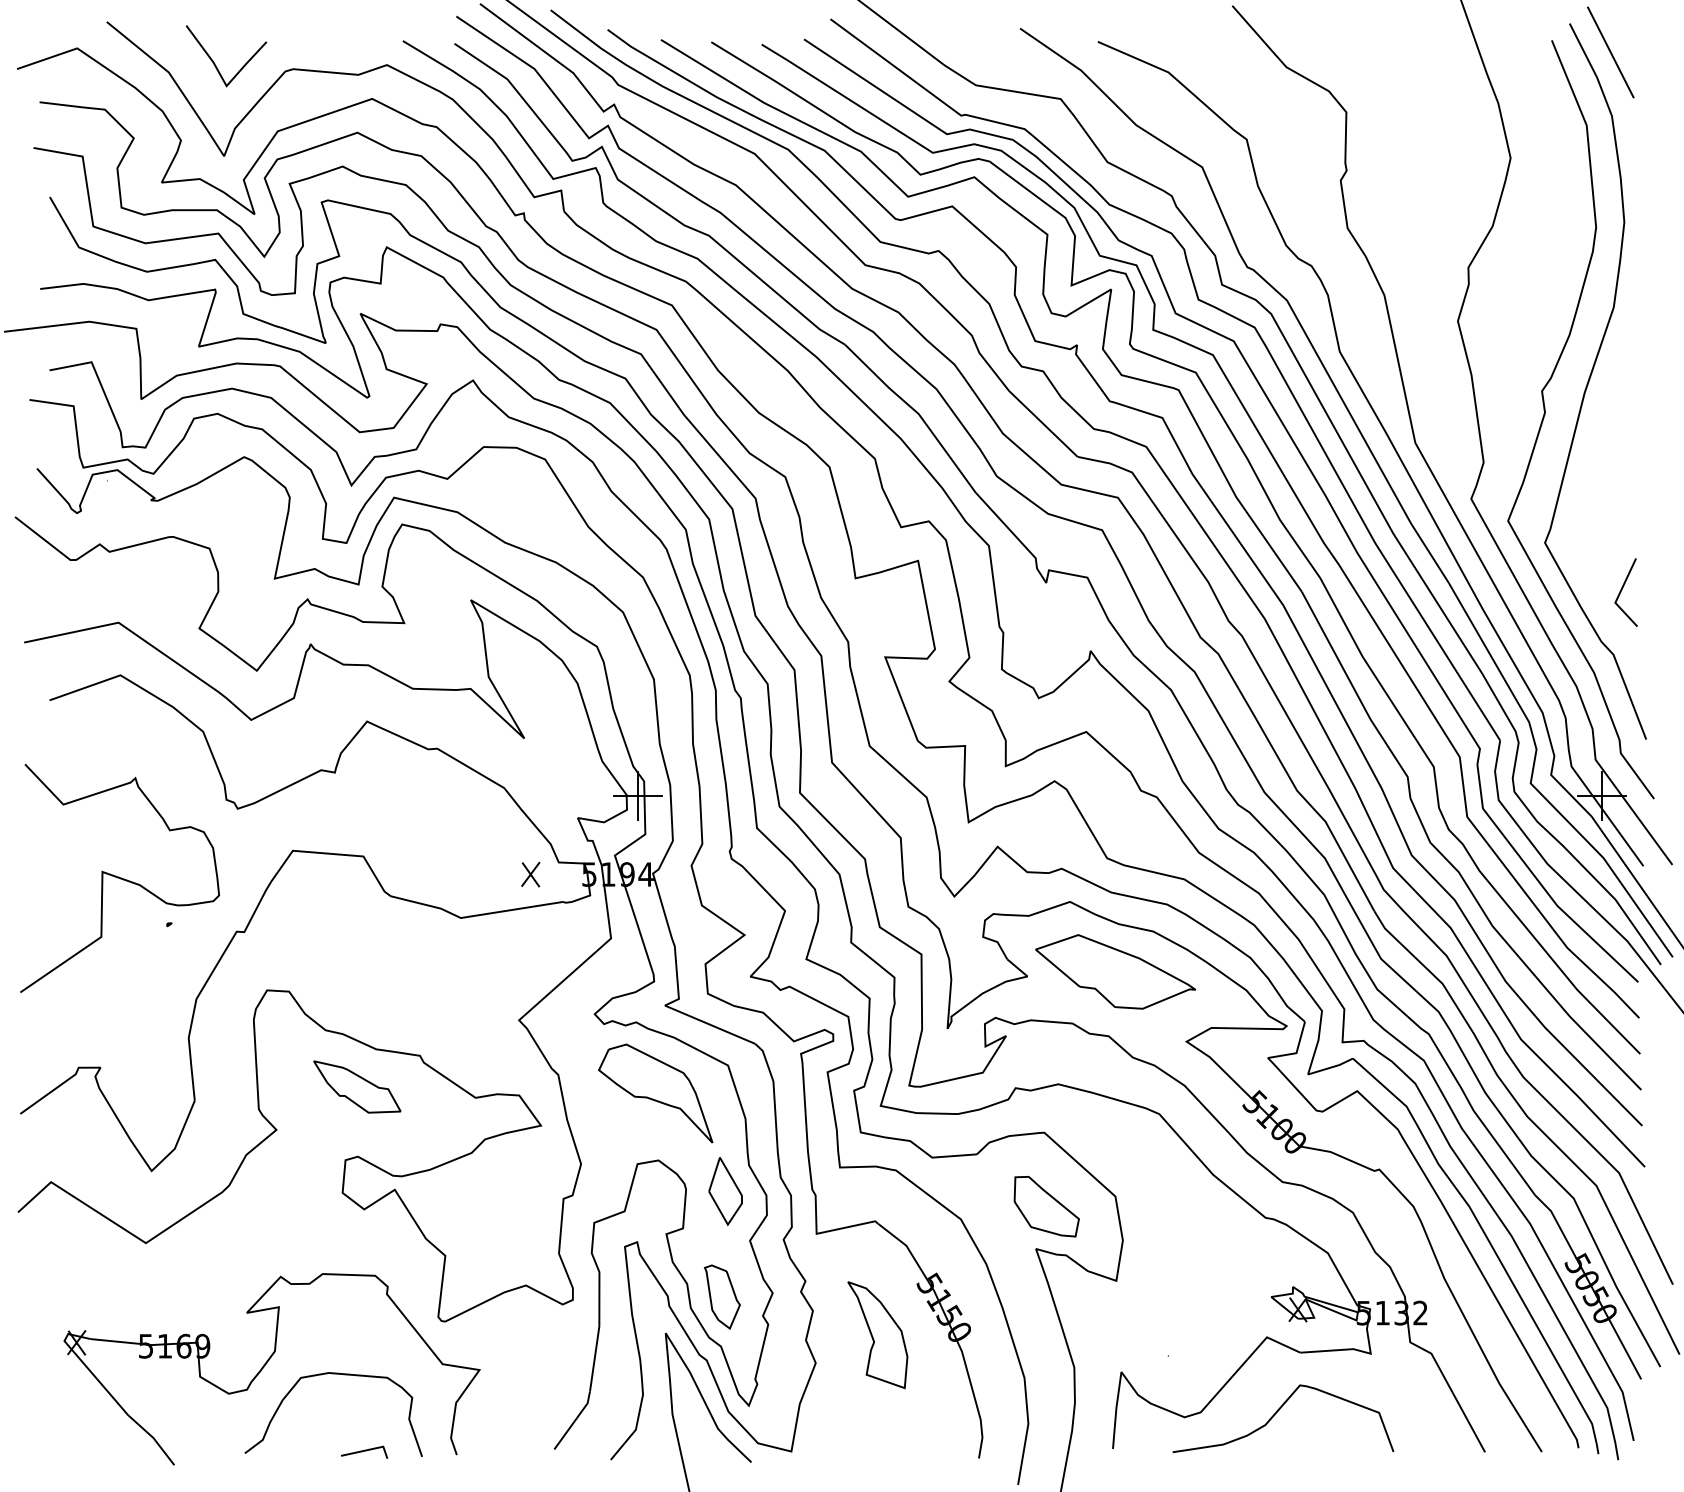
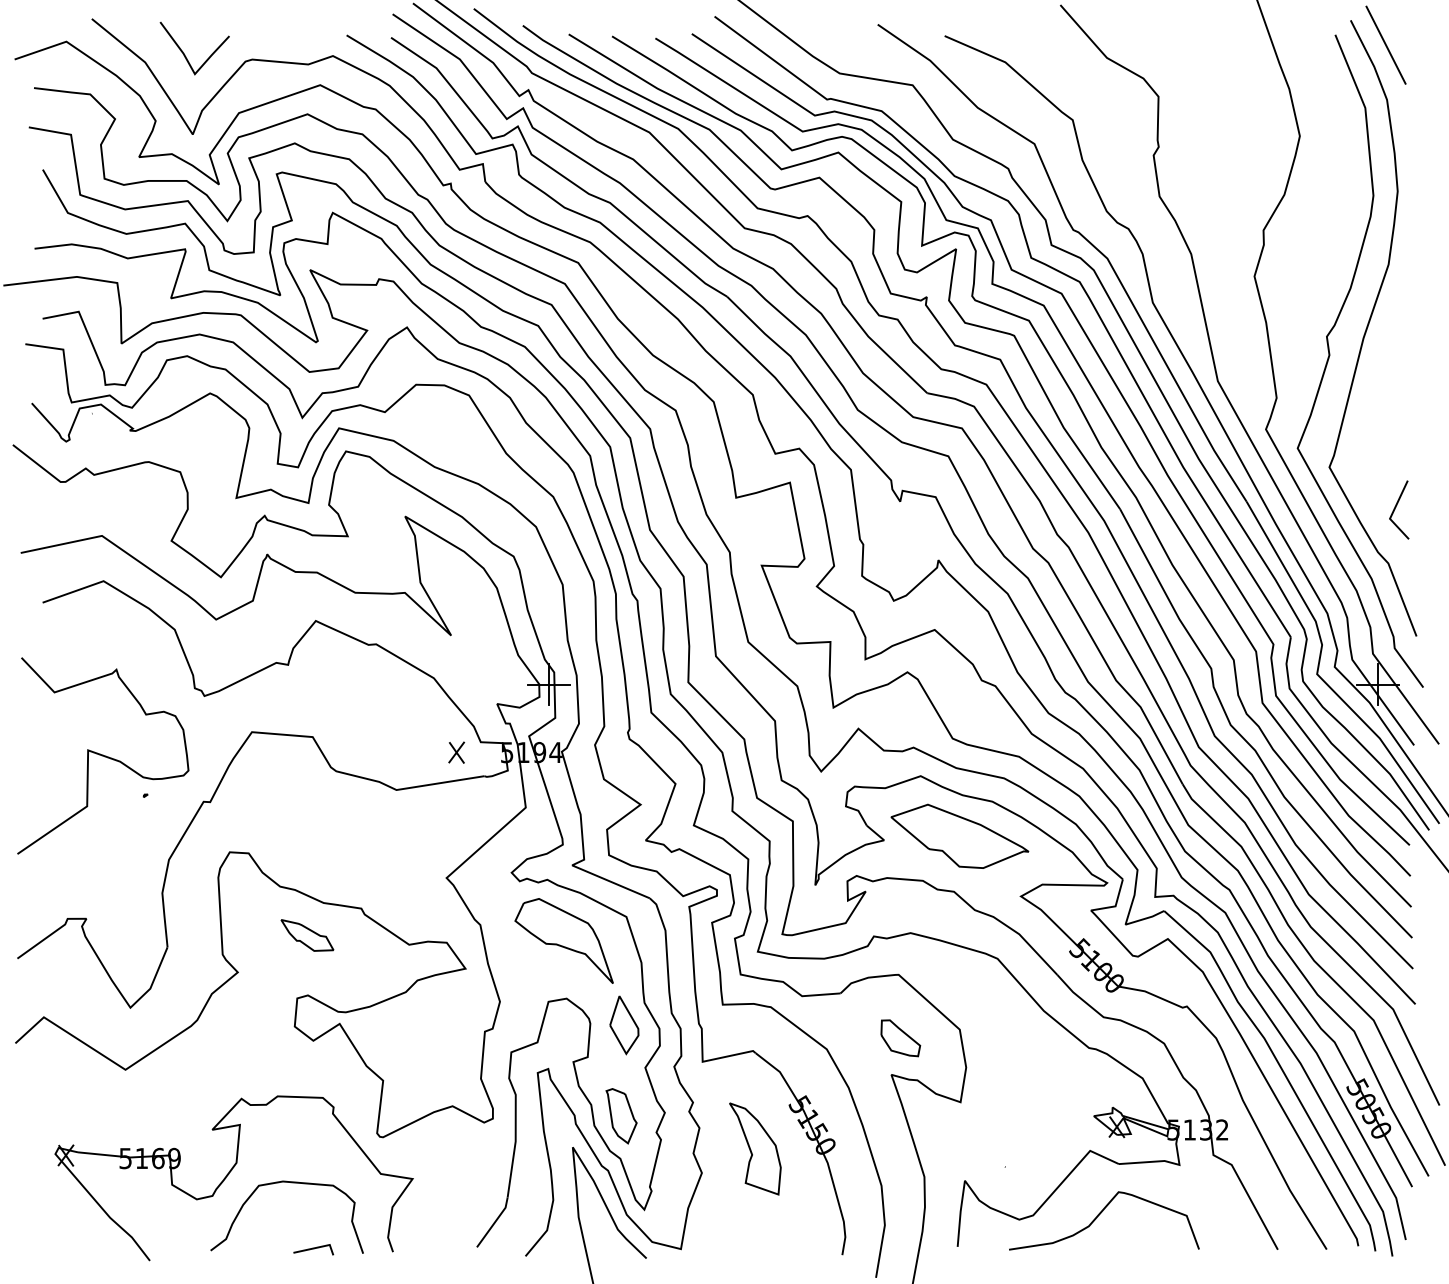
part: (357, 1087) -> (307, 935), size x0.7
part: (1046, 1205) -> (900, 1037), size x0.7

